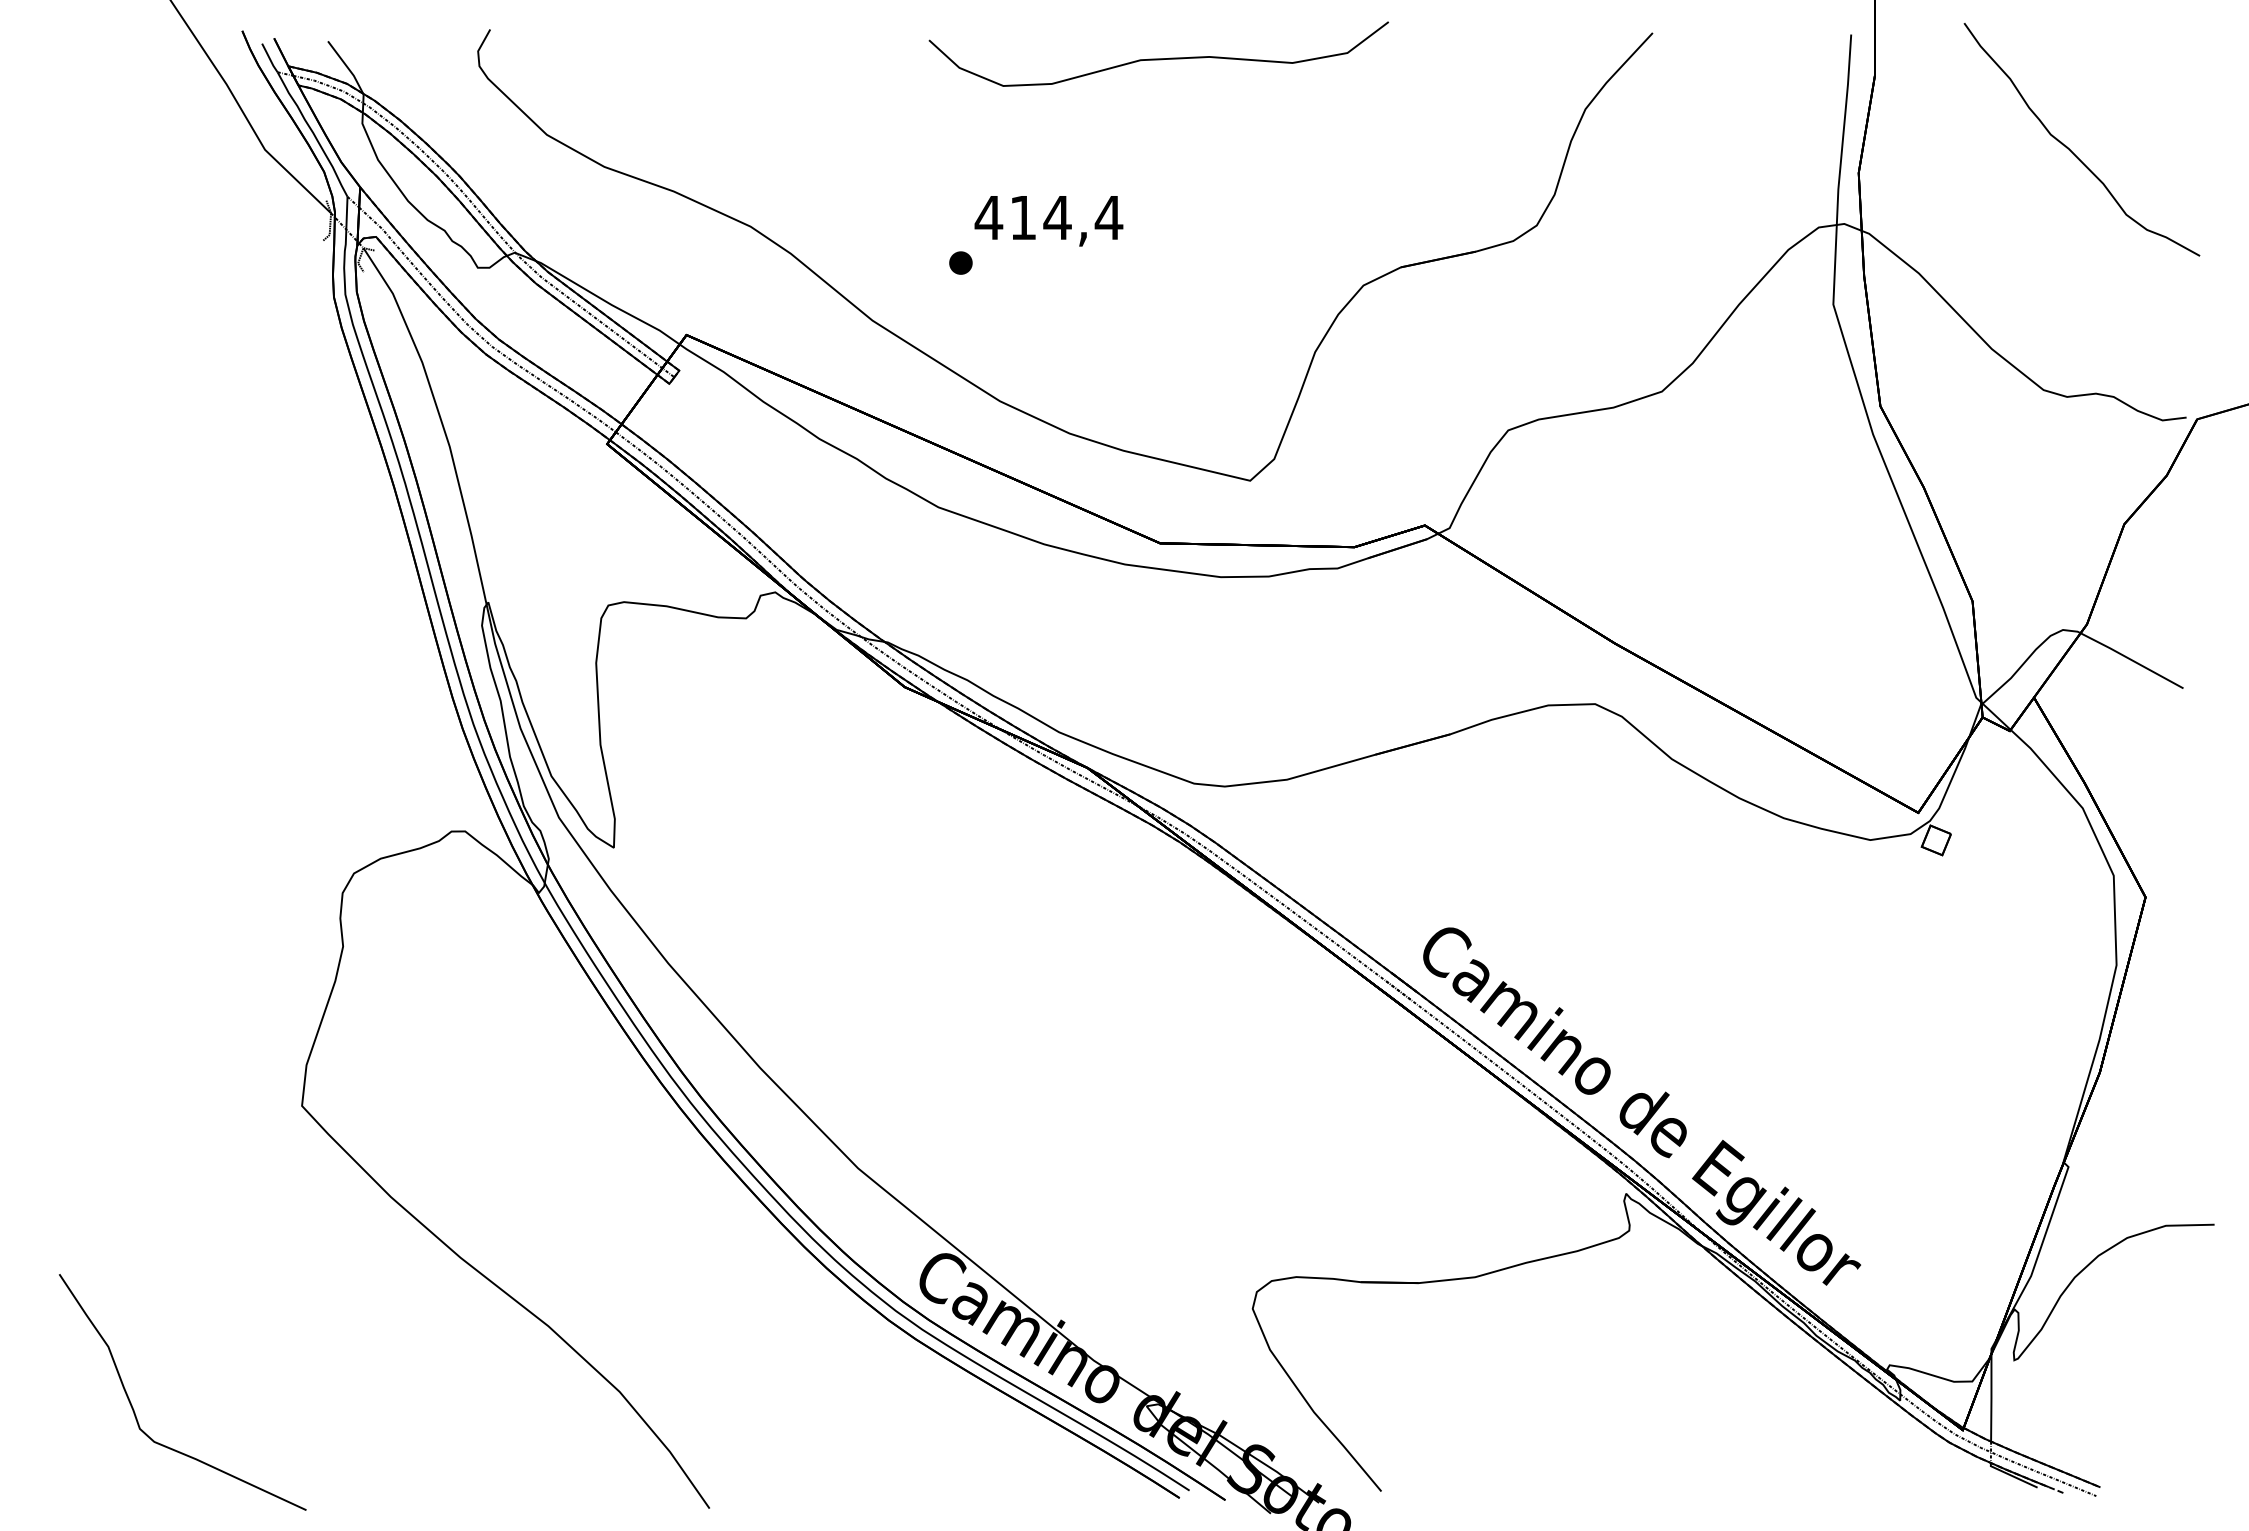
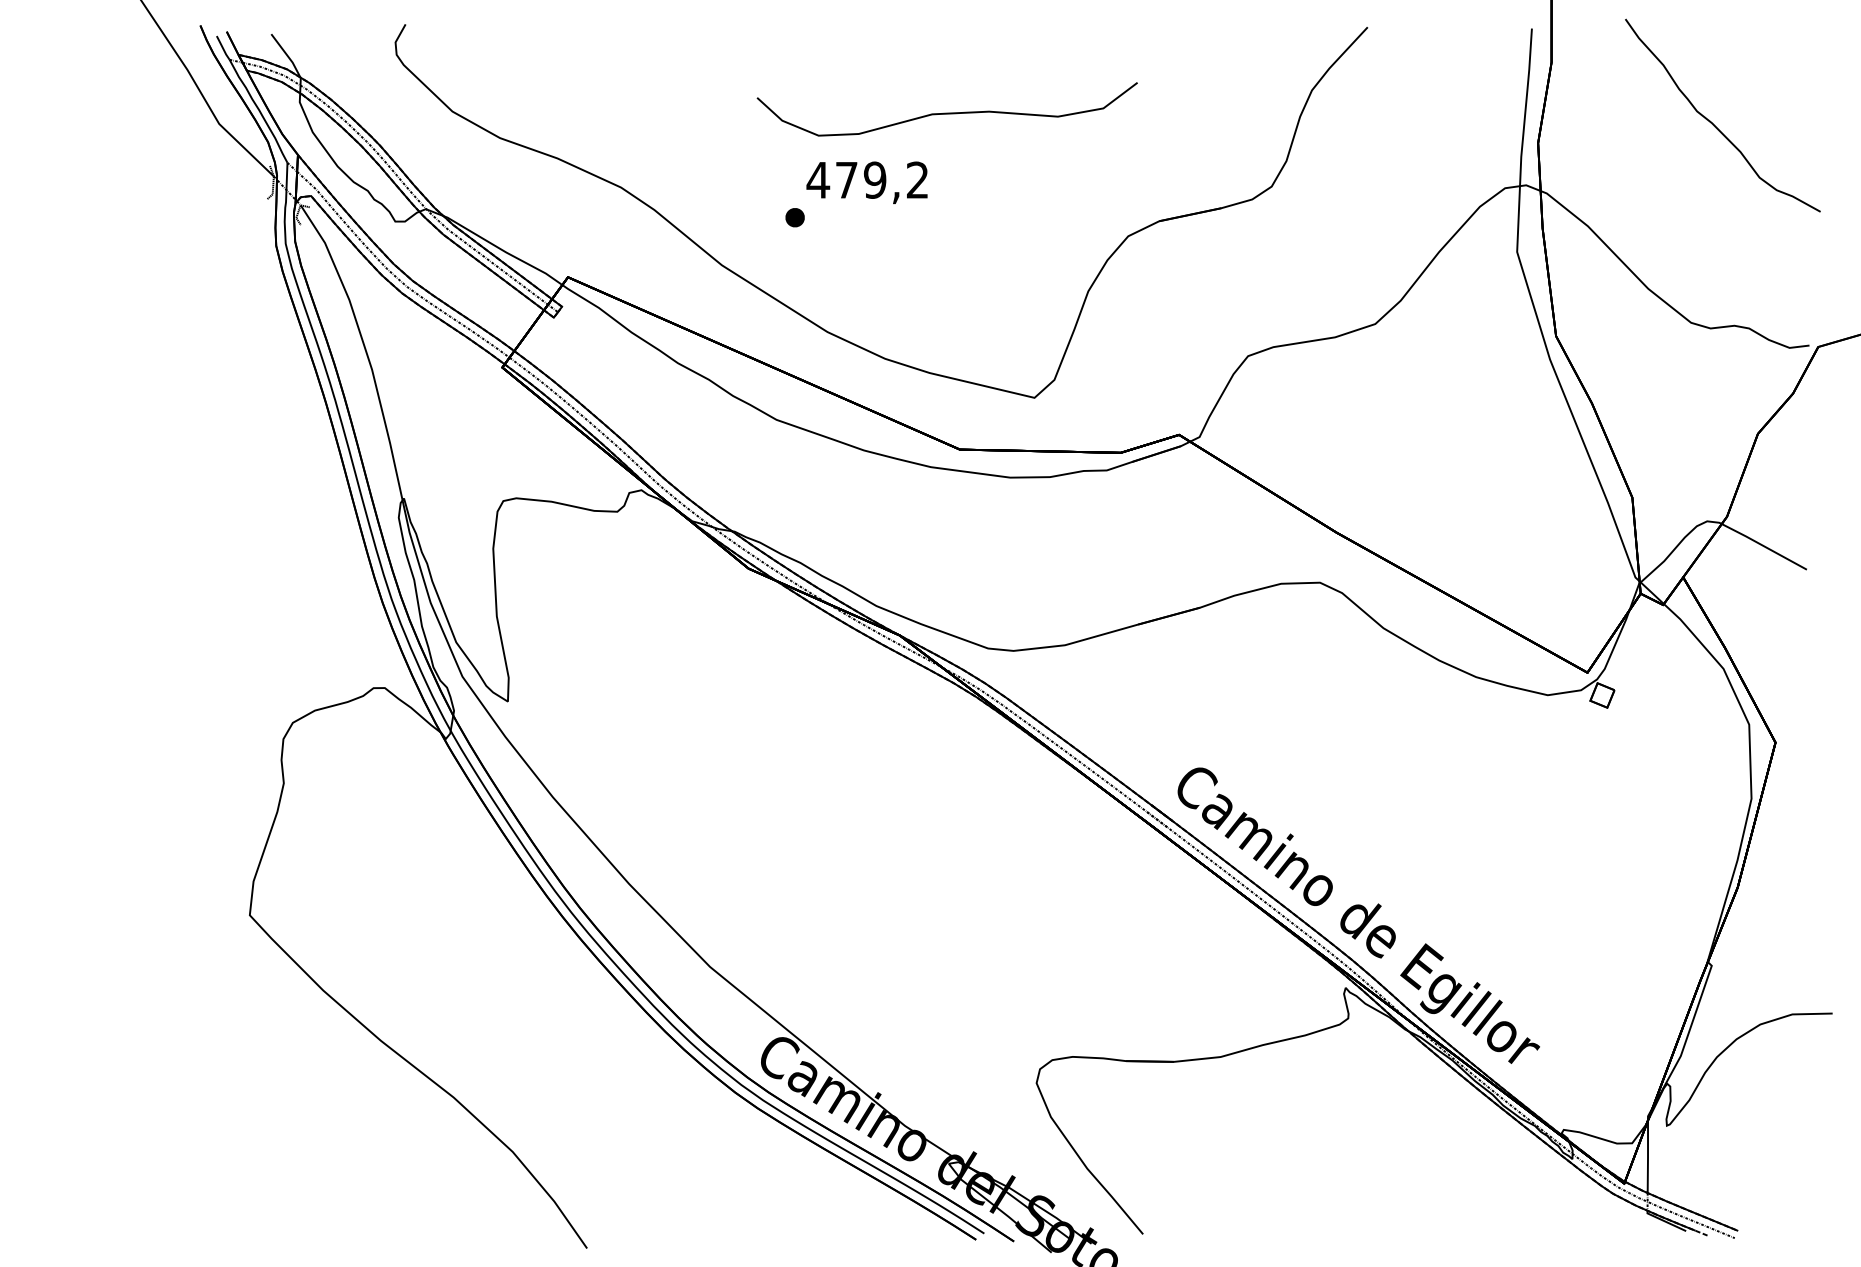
curve: (1158, 58) -> (947, 112), moved
text: (1066, 217) -> (882, 179), 414,4 -> 479,2
curve: (134, 1409) -> (111, 1166), removed

